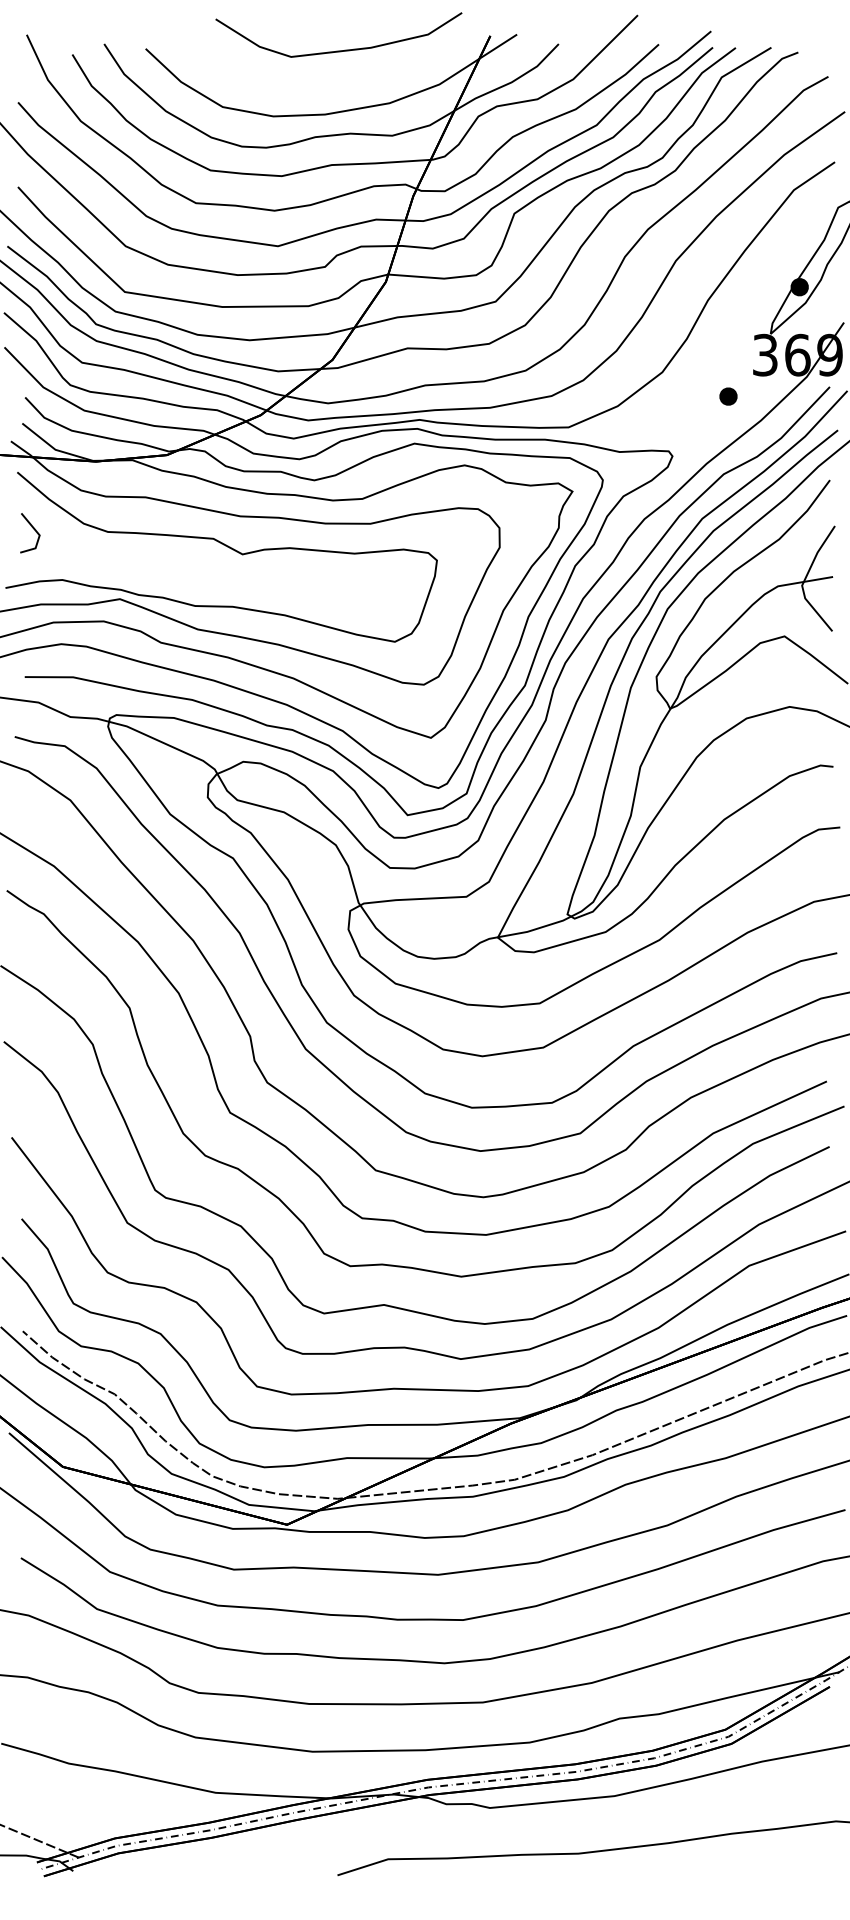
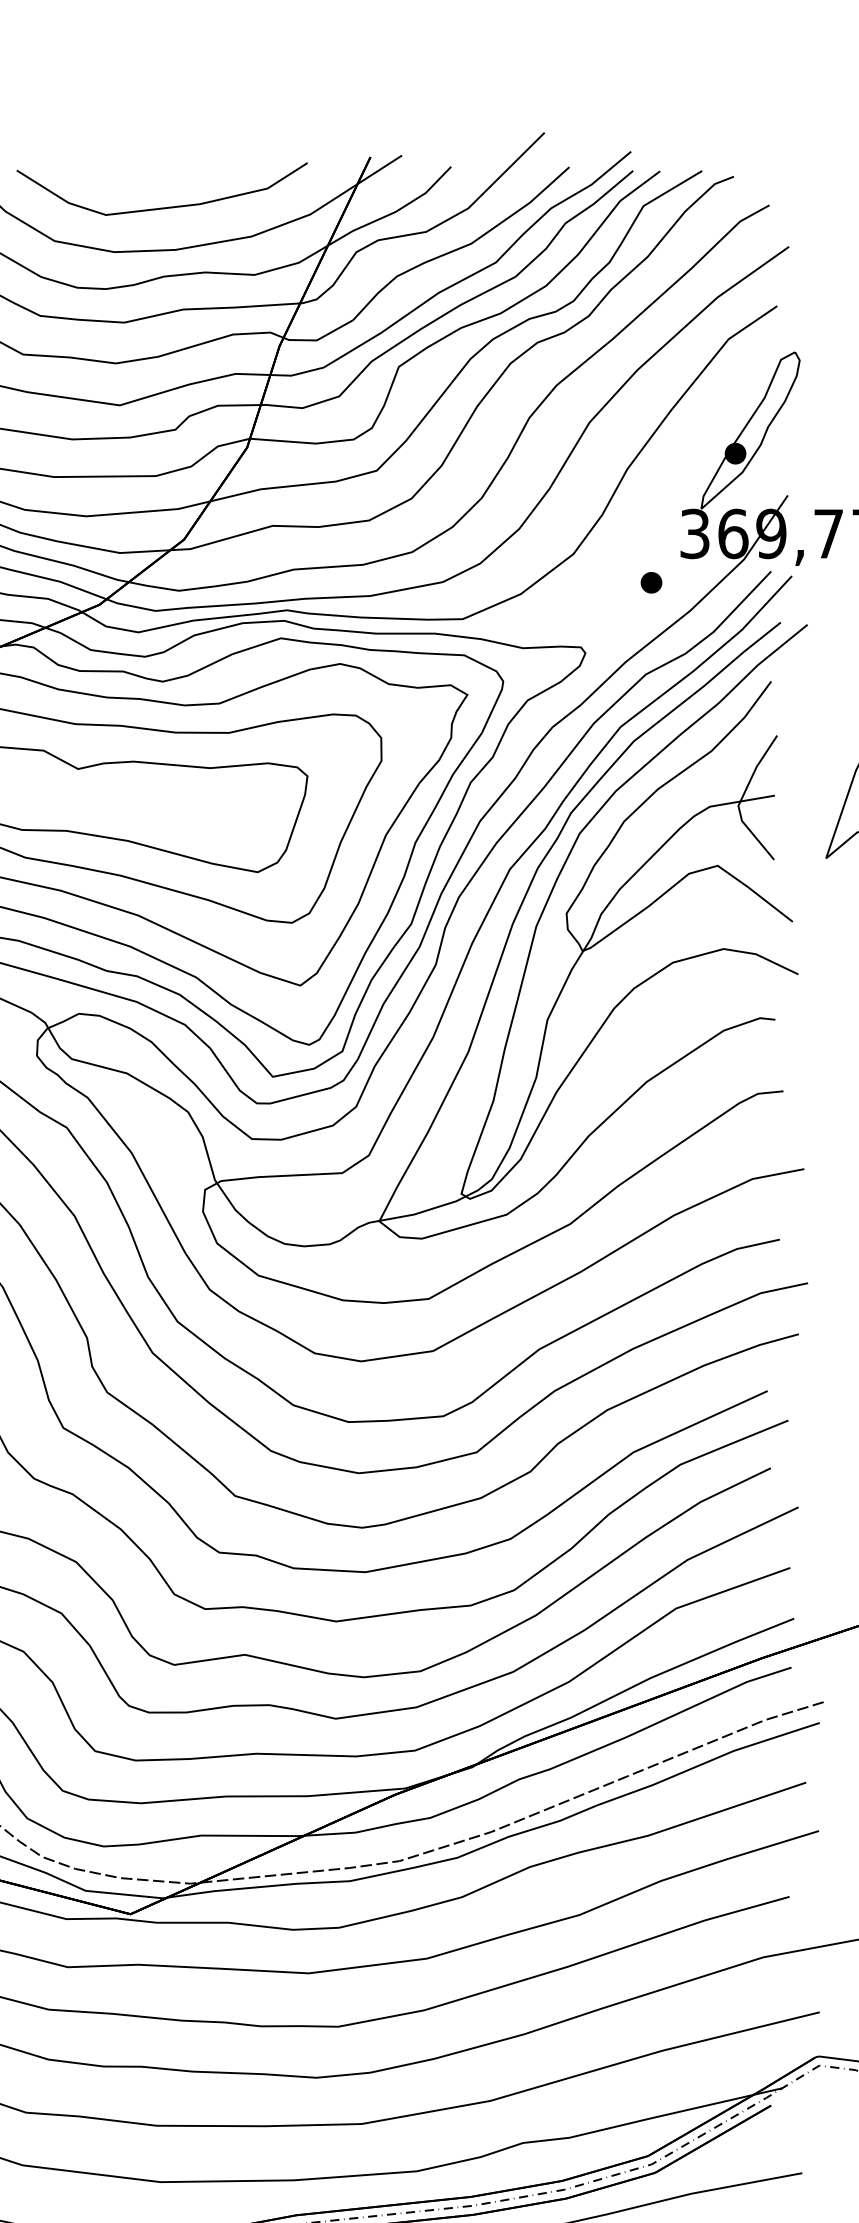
curve: (338, 50) -> (161, 207), moved

